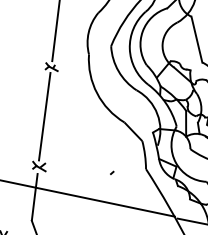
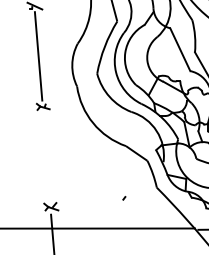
line: (44, 116) -> (45, 156), removed

